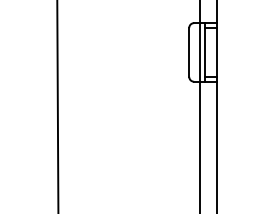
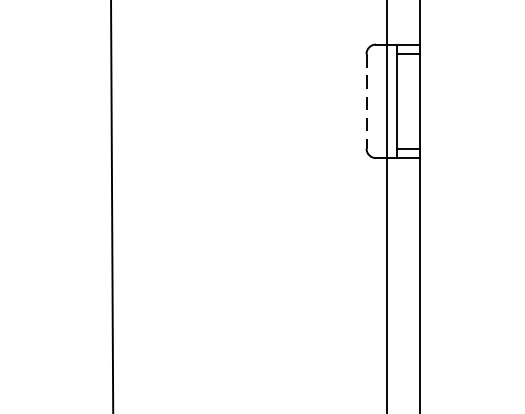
line: (189, 52) -> (367, 101), solid -> dashed

